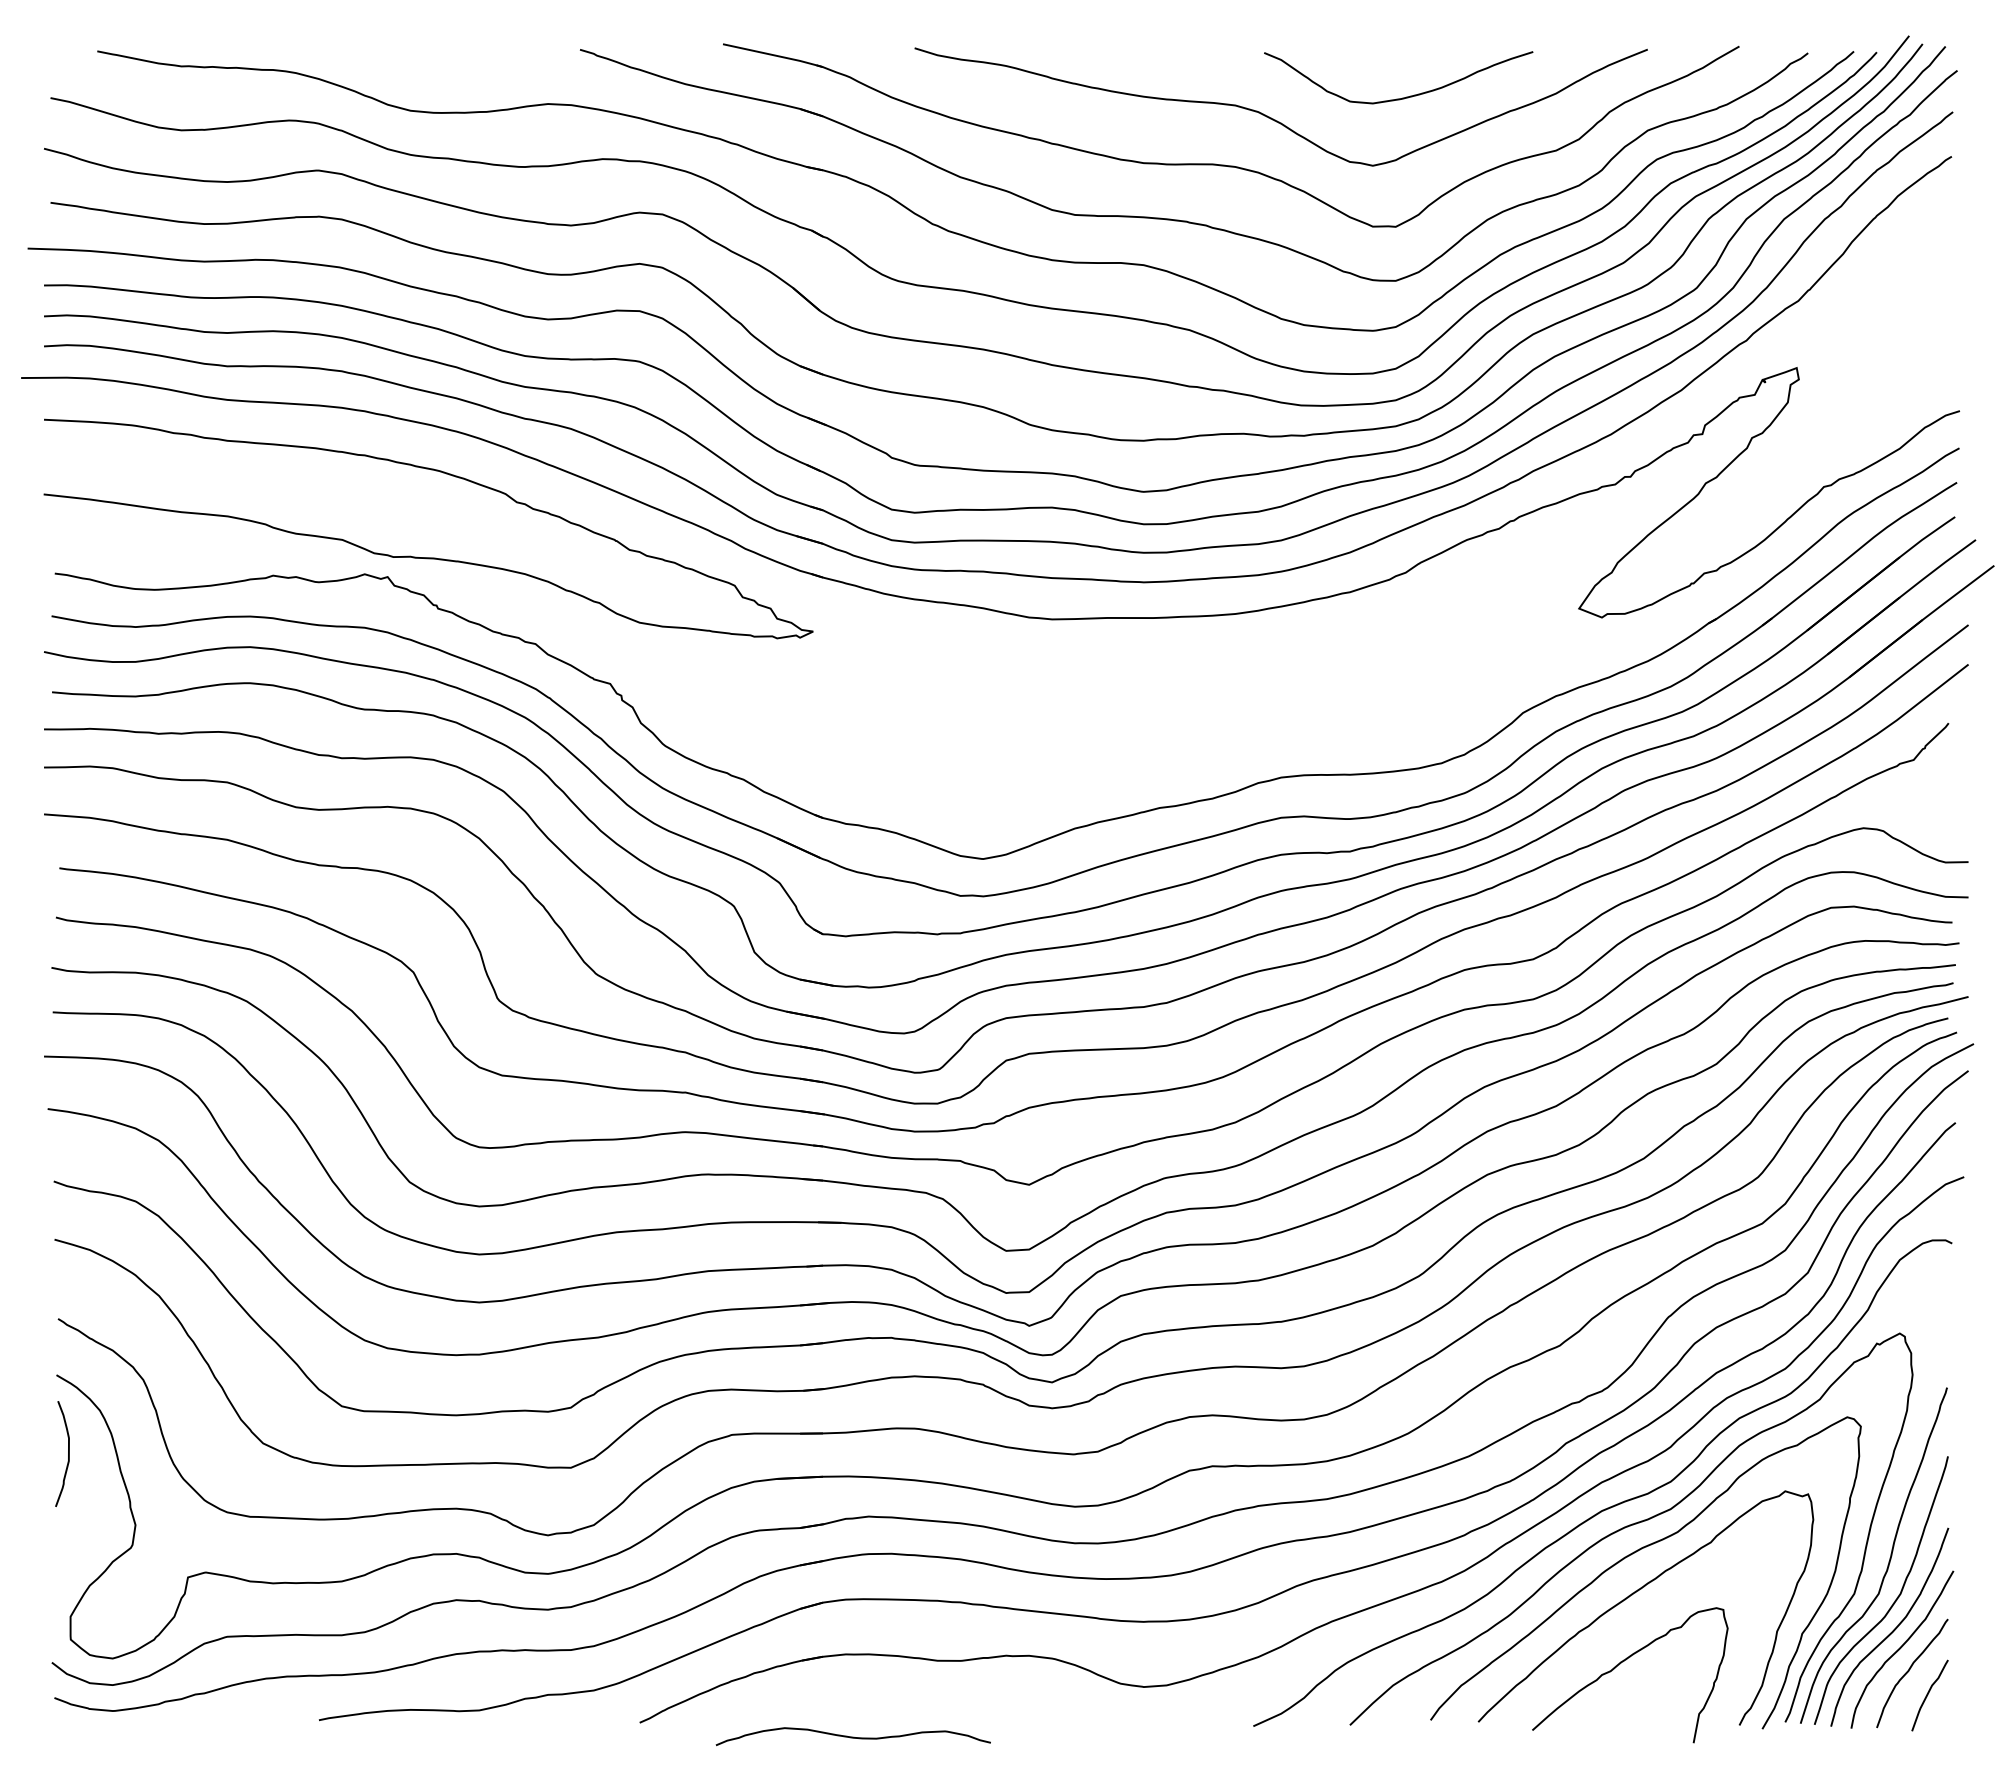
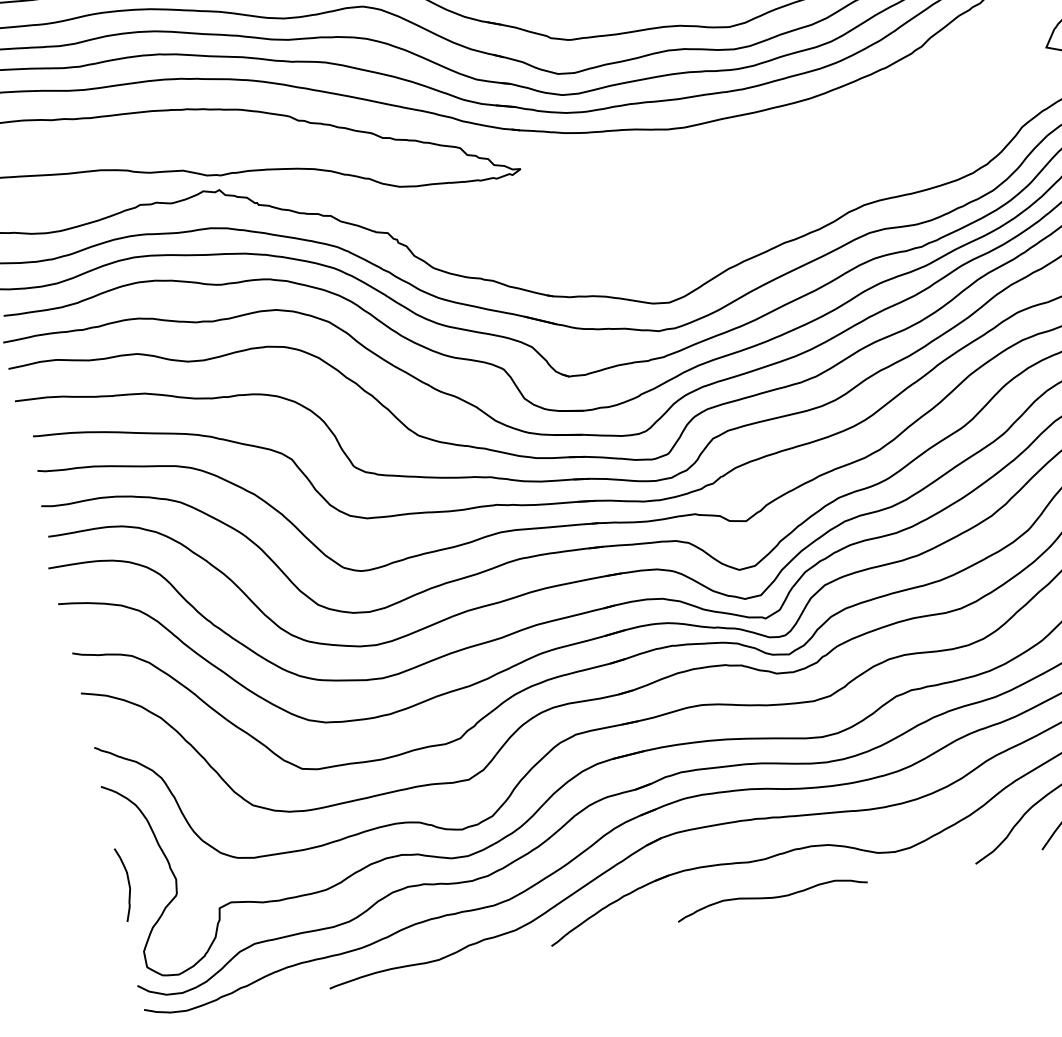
curve: (68, 1453) -> (128, 883), moved
curve: (852, 1736) -> (771, 897), moved

